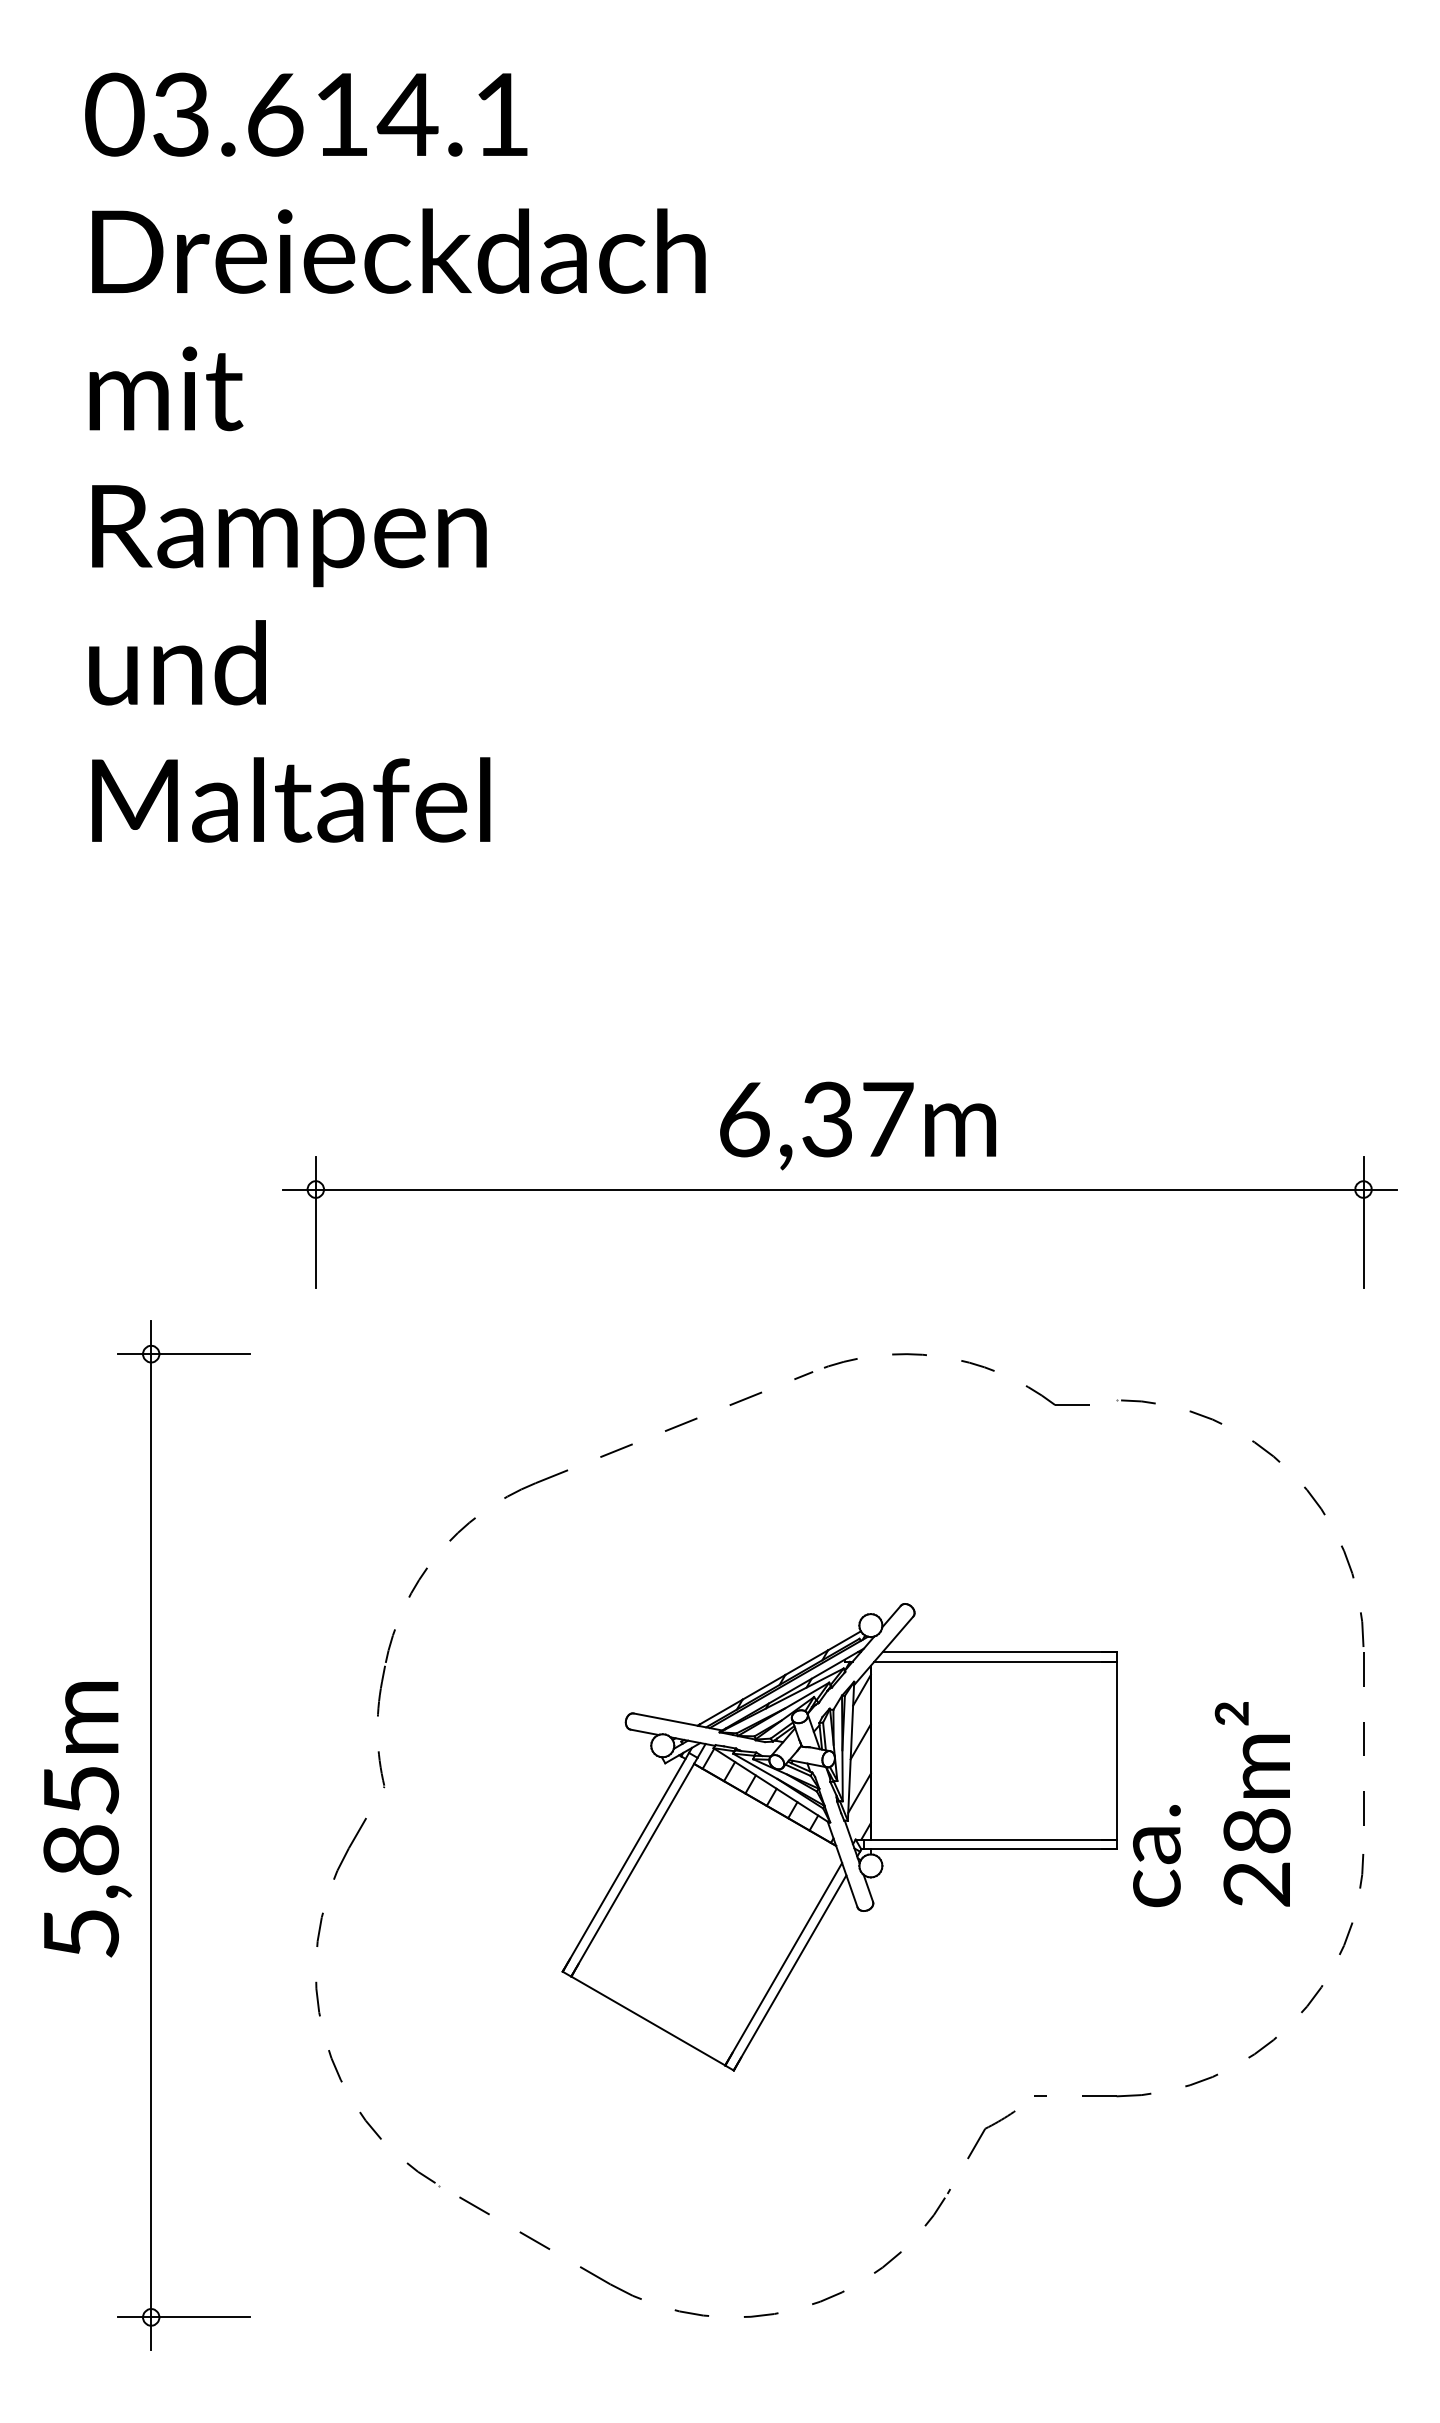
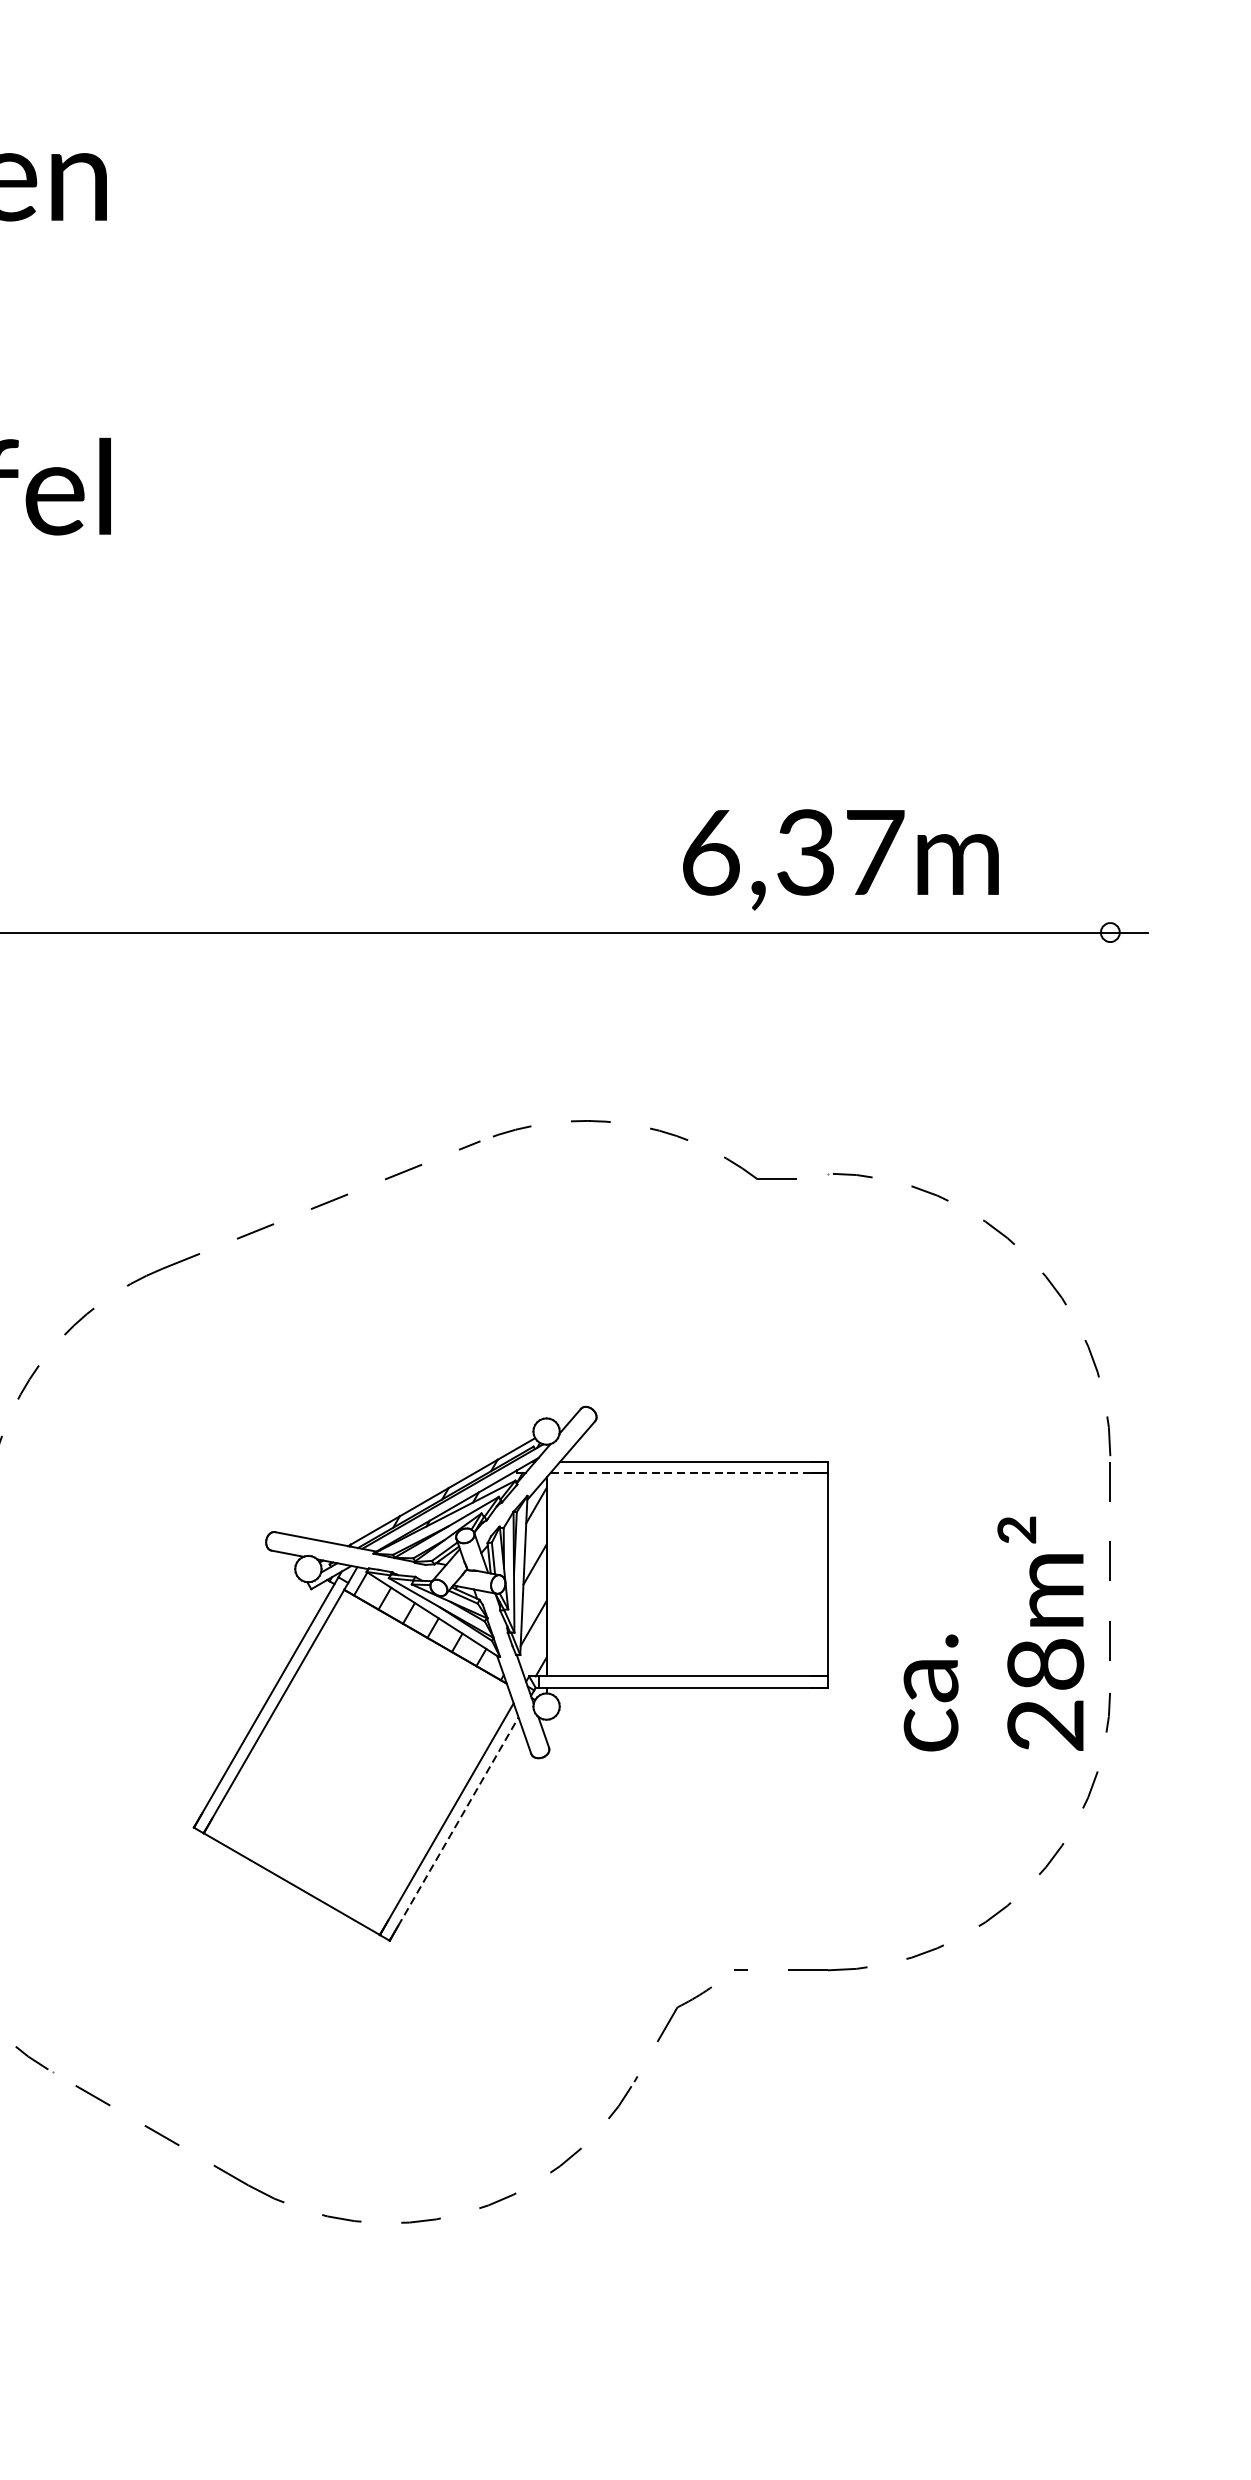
text: (857, 1125) -> (840, 859), moved
line: (1363, 1222) -> (1110, 970), removed
line: (988, 1661) -> (681, 1472), solid -> dashed
text: (1211, 1804) -> (993, 1634), moved
line: (794, 1966) -> (459, 1821), solid -> dashed

